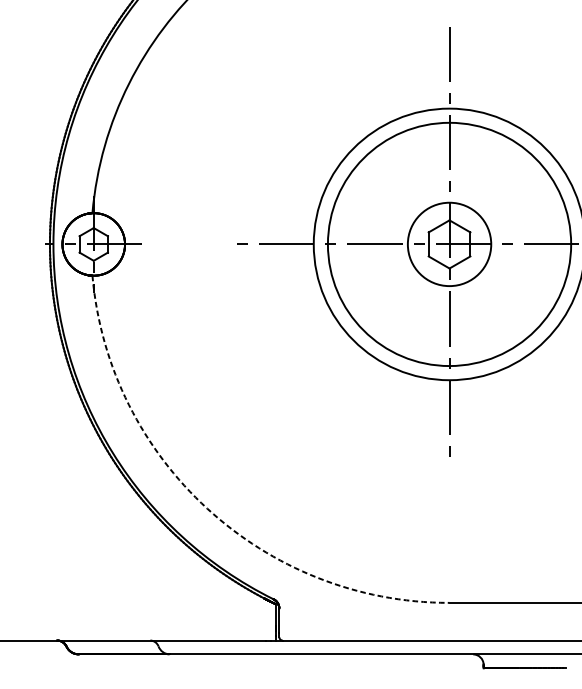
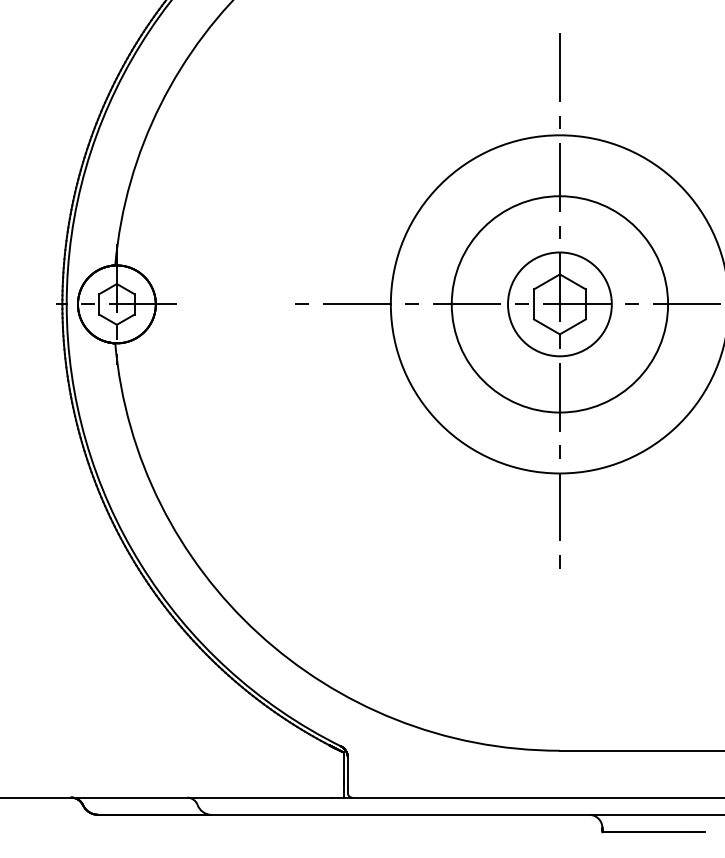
circle: (449, 244) -> (559, 304), size x0.71
arc: (207, 508) -> (258, 633), dashed -> solid

